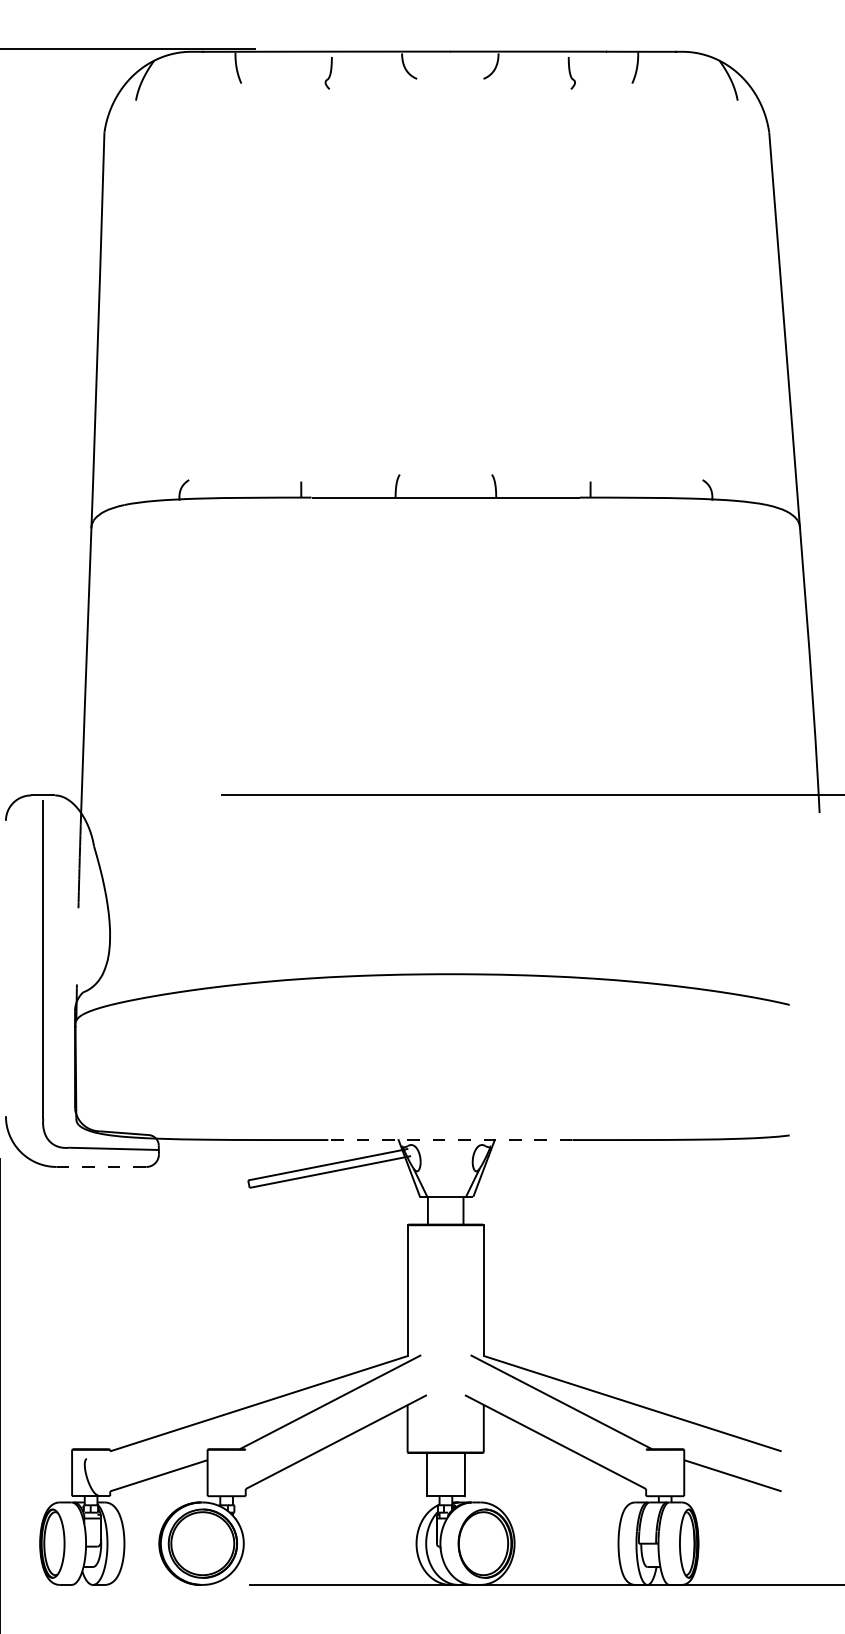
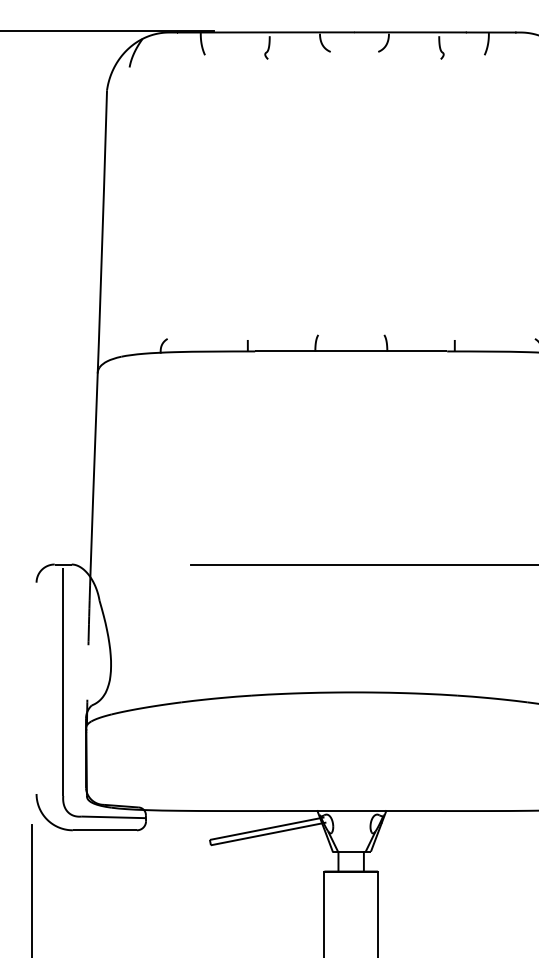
line: (449, 1140) -> (353, 811), dashed -> solid
line: (101, 1166) -> (104, 829), dashed -> solid

